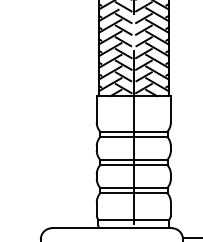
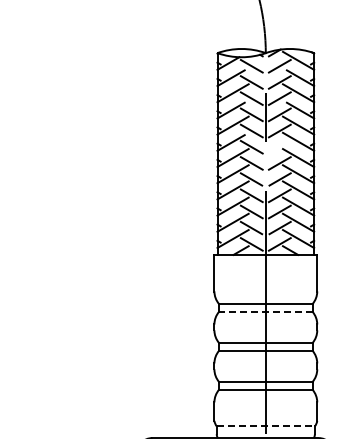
line: (143, 17) -> (279, 146), removed
line: (133, 136) -> (265, 311), solid -> dashed
line: (134, 219) -> (266, 426), solid -> dashed

